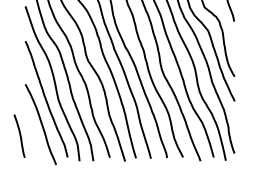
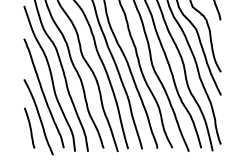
curve: (19, 135) -> (29, 127), moved

